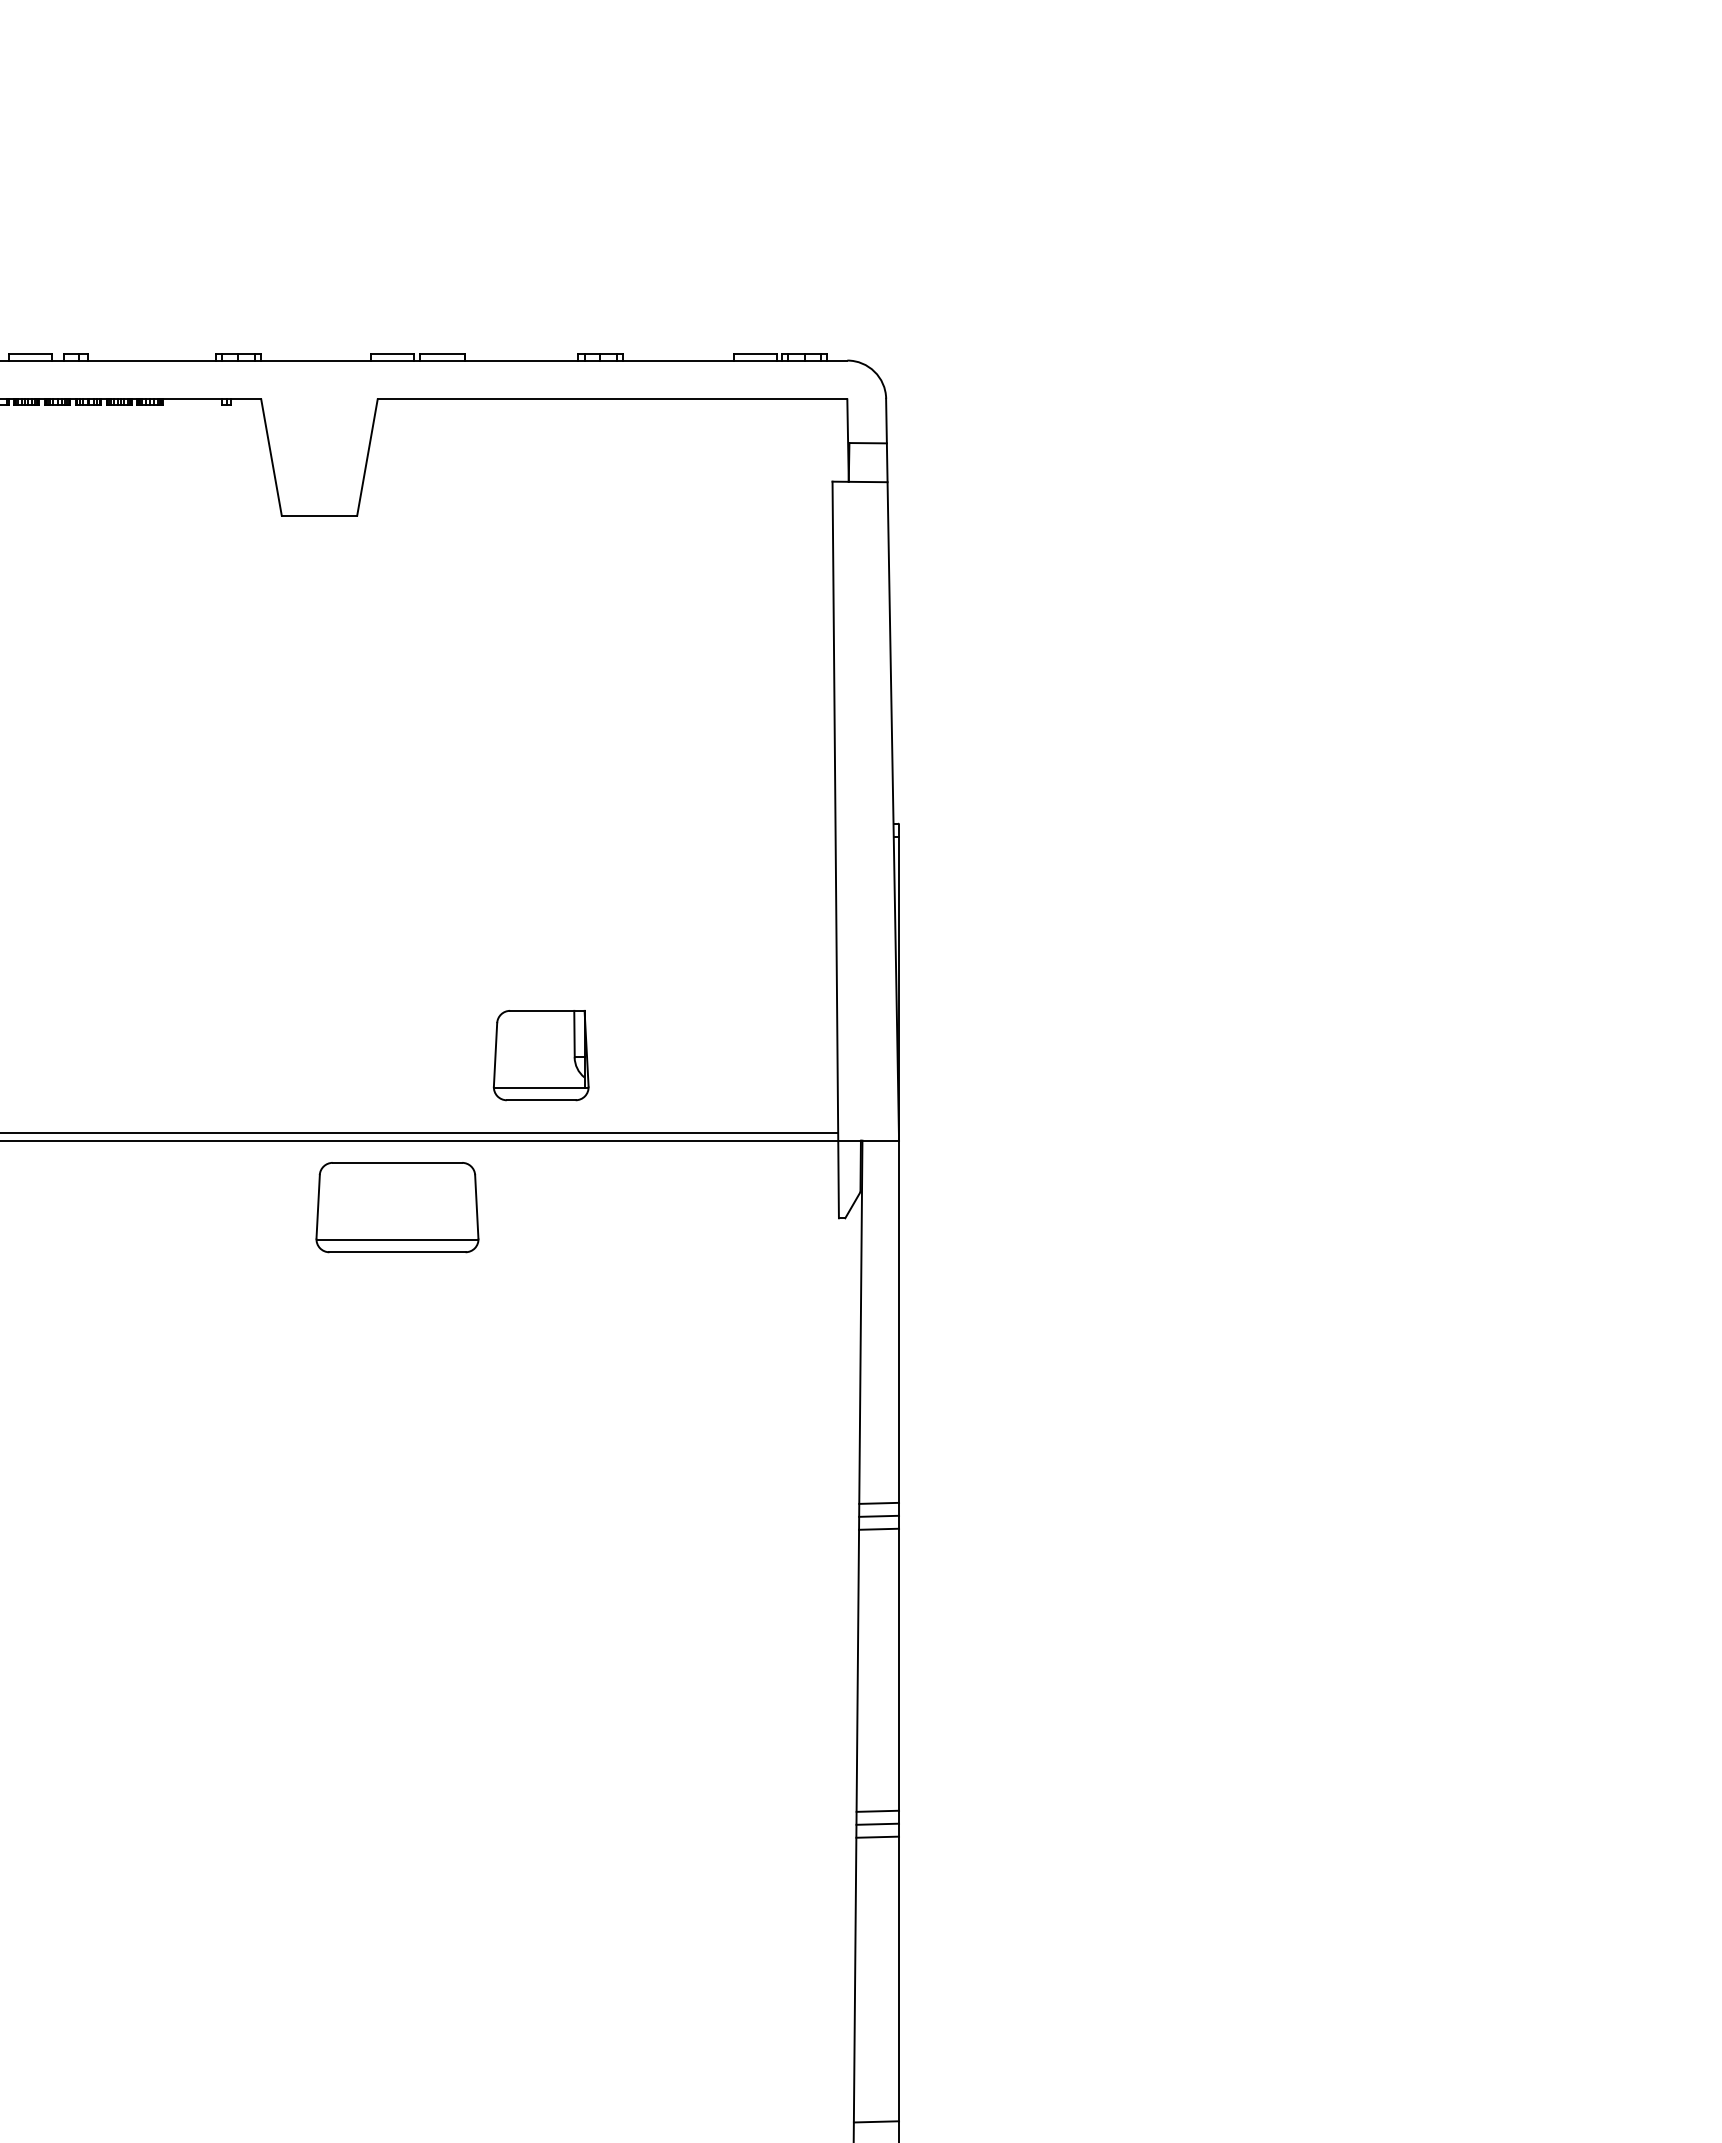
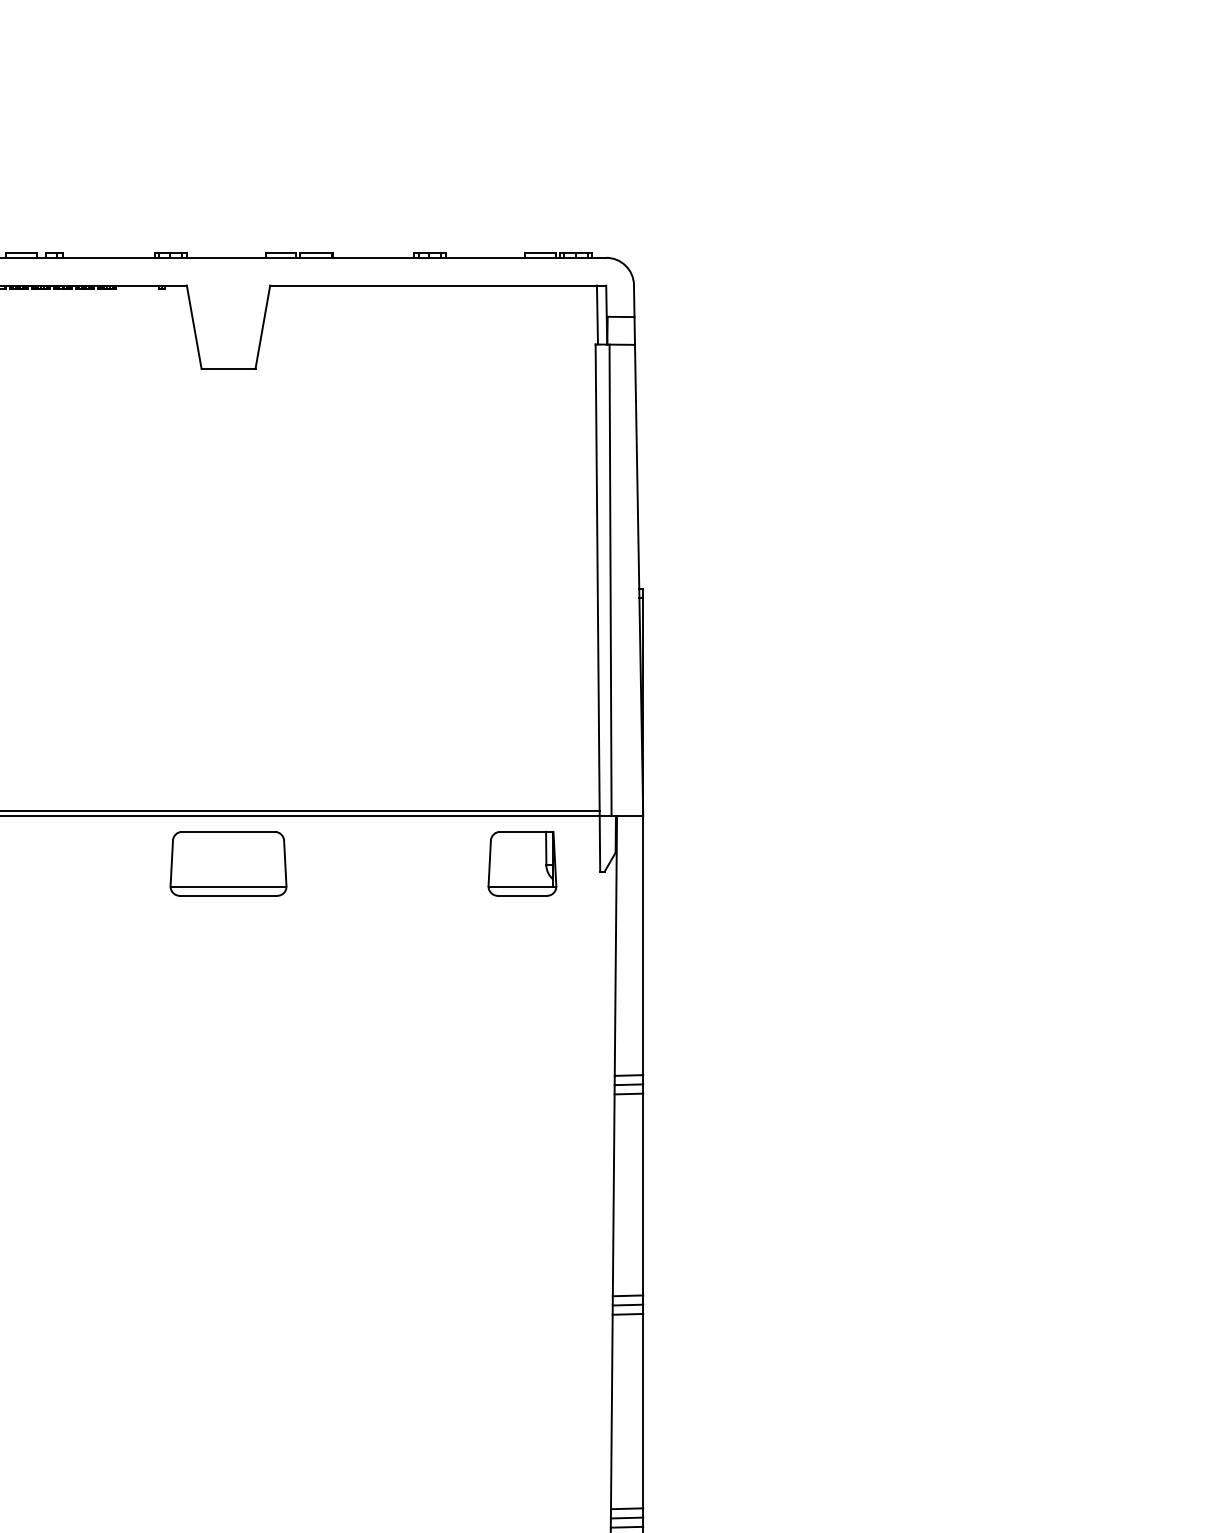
line: (834, 440) -> (597, 315), added
line: (853, 810) -> (610, 579), added
part: (541, 1055) -> (522, 863), moved
part: (397, 1207) -> (228, 863), moved
line: (876, 2108) -> (627, 1508), added
line: (876, 2134) -> (627, 1527), added

